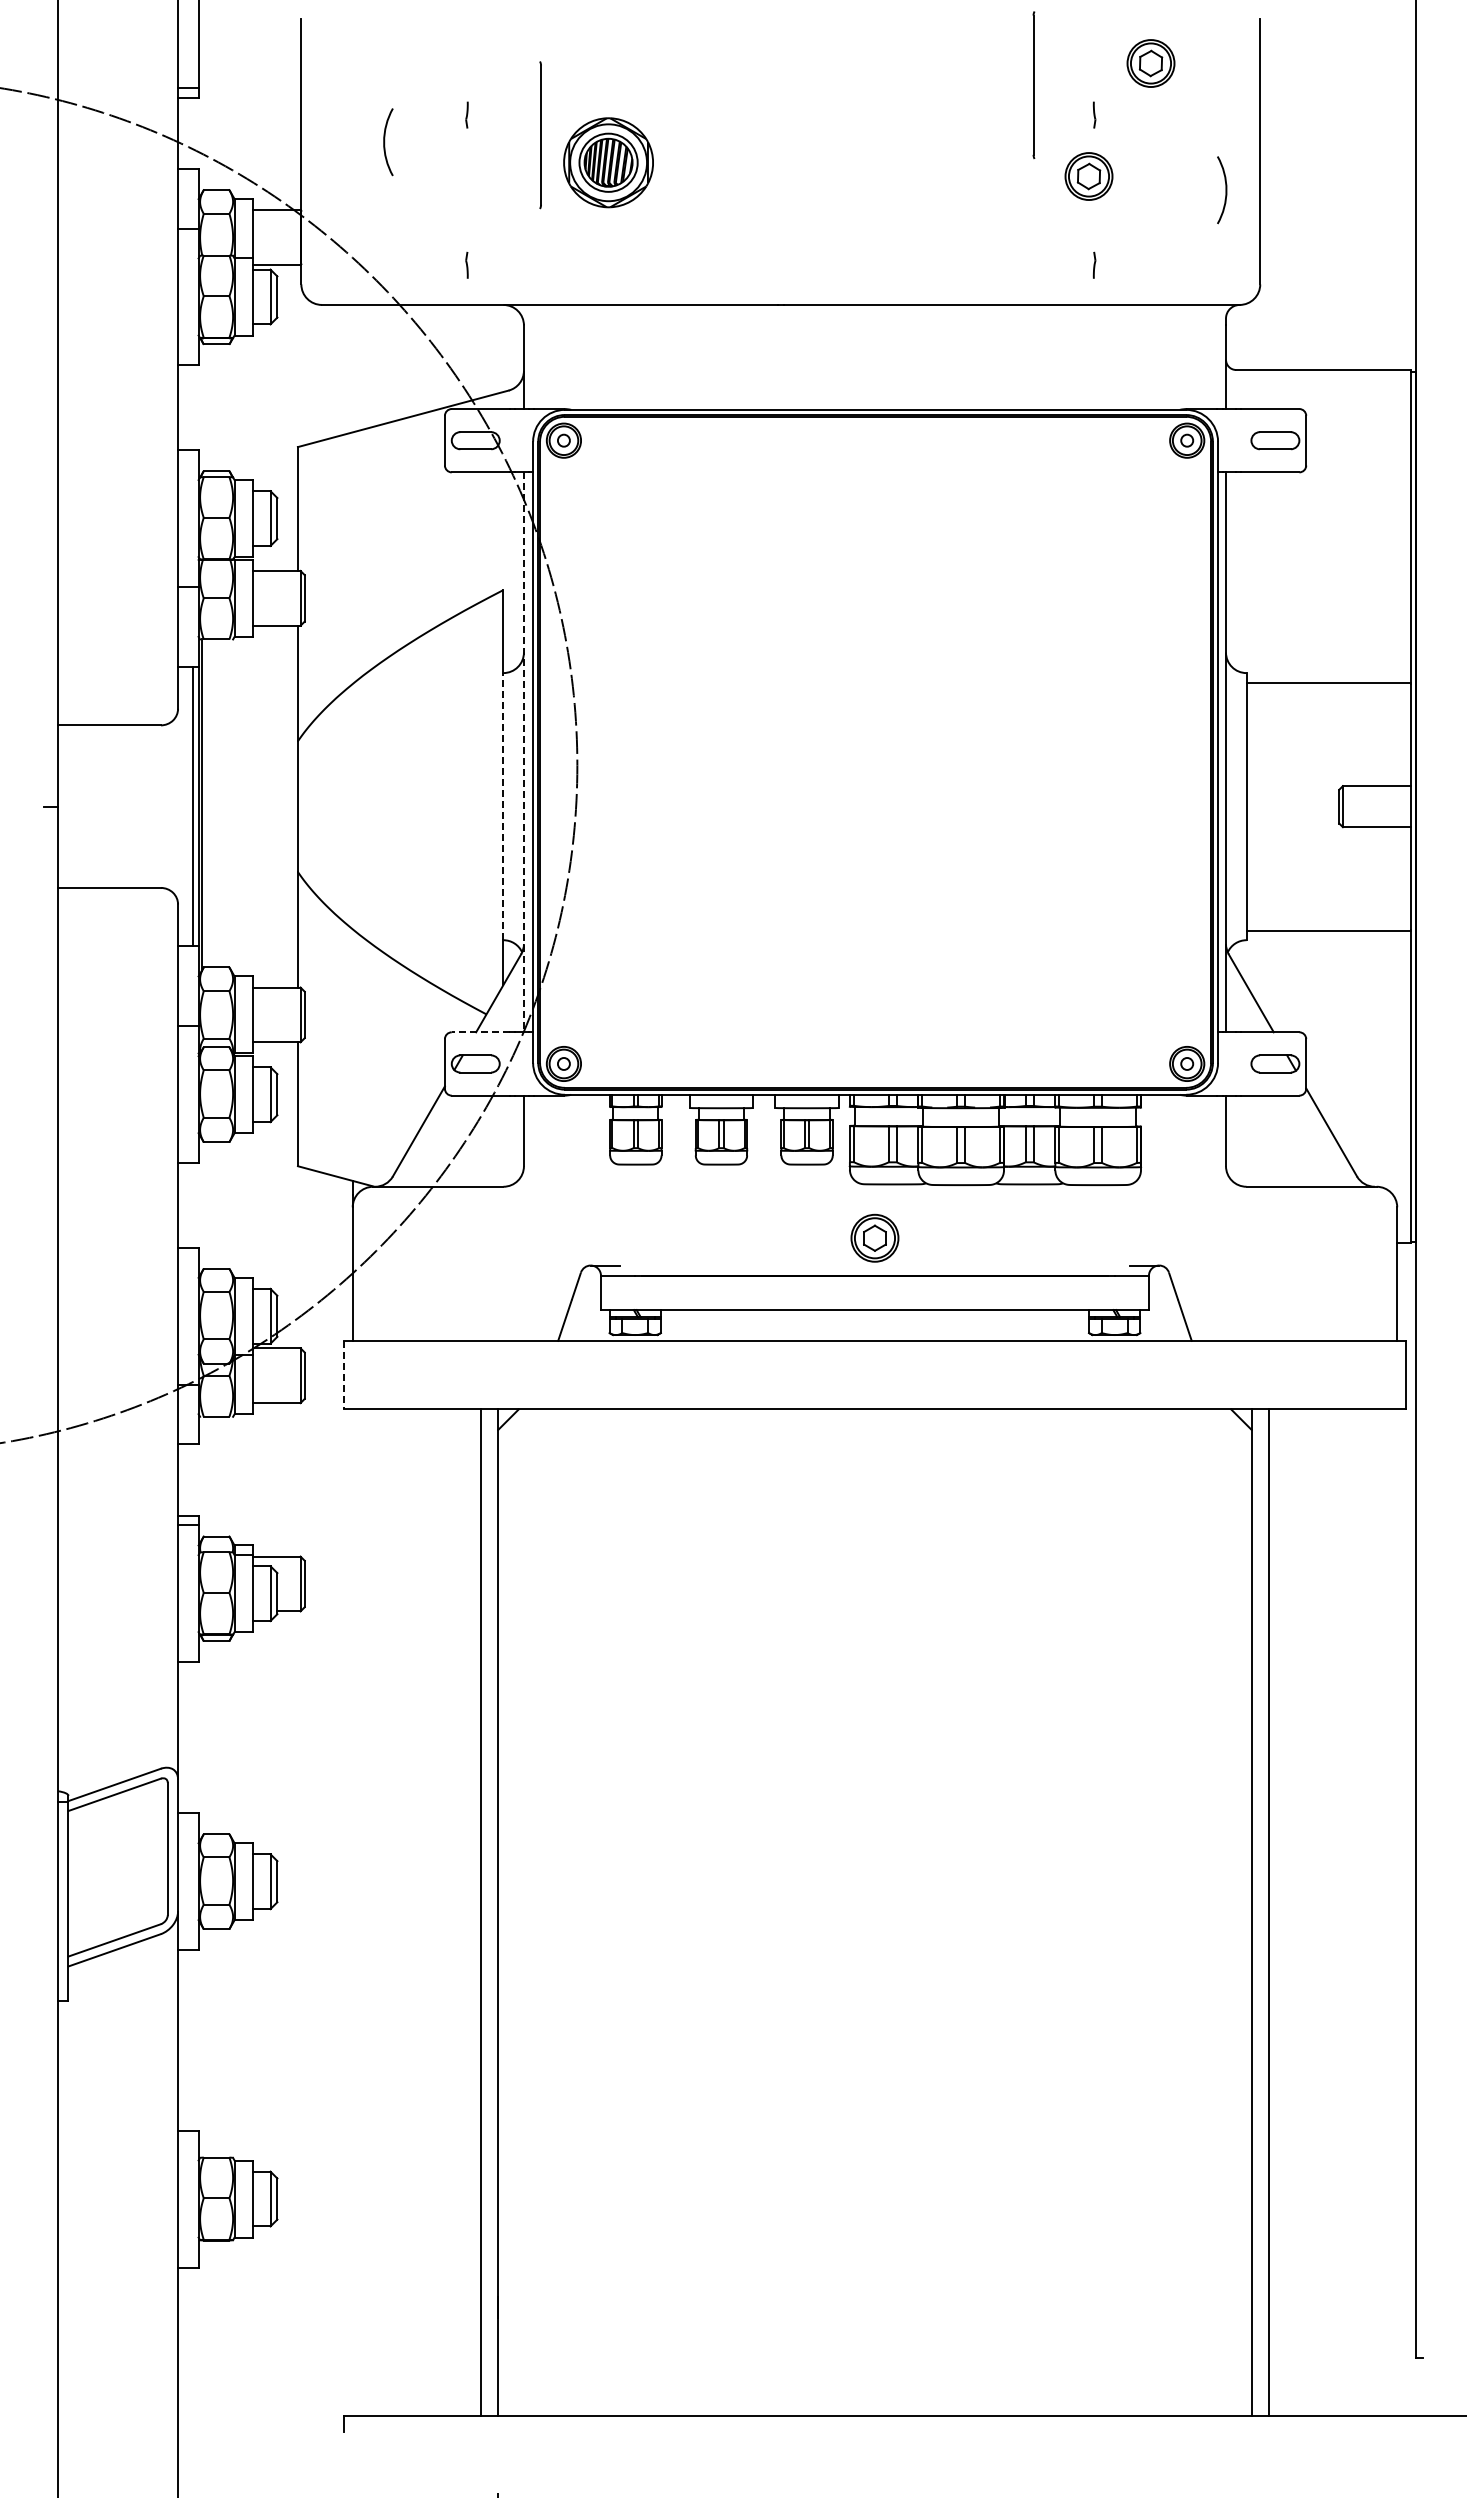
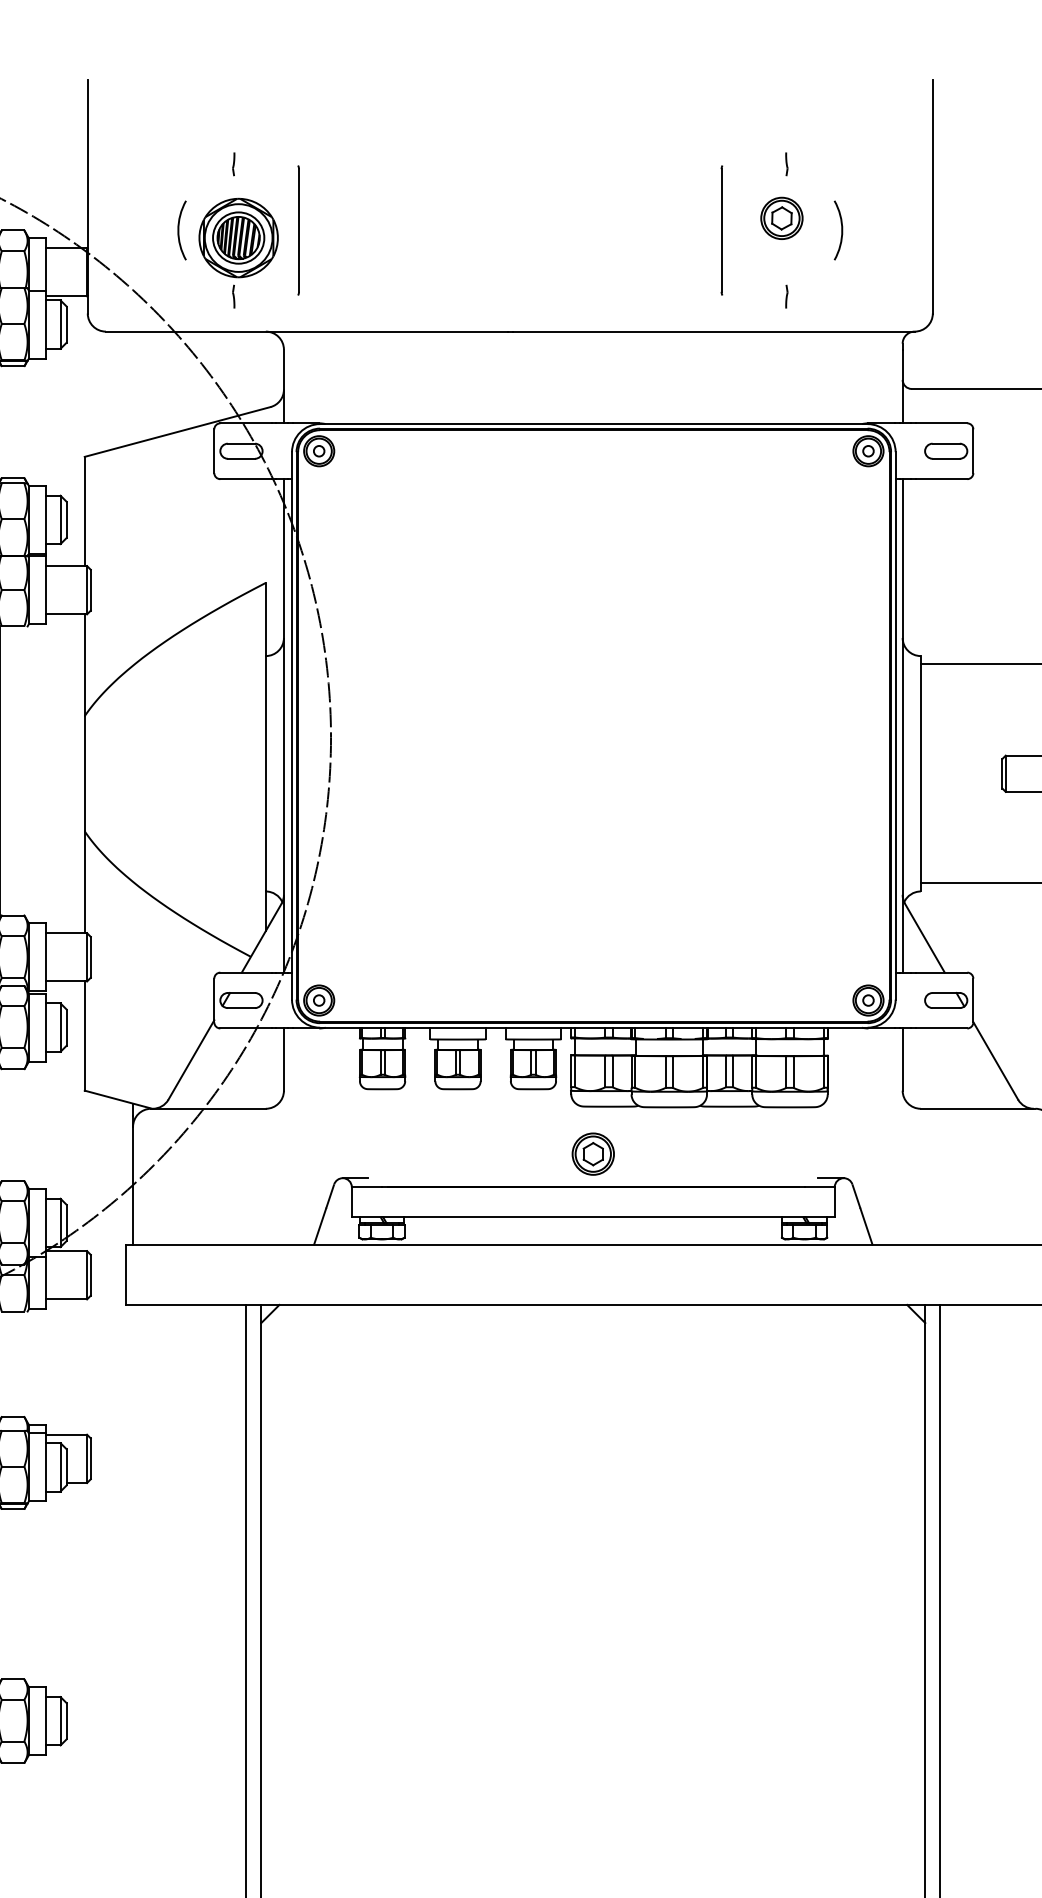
part: (1150, 63) -> (836, 118), removed
part: (1033, 85) -> (721, 230), moved
line: (540, 135) -> (298, 230), moved
arc: (385, 142) -> (179, 230), moved
part: (608, 162) -> (238, 237), moved
arc: (1225, 190) -> (841, 230), moved
line: (523, 752) -> (283, 726), dashed -> solid
line: (503, 806) -> (265, 773), dashed -> solid
line: (480, 1032) -> (245, 972), dashed -> solid
line: (344, 1375) -> (125, 1275), dashed -> solid

